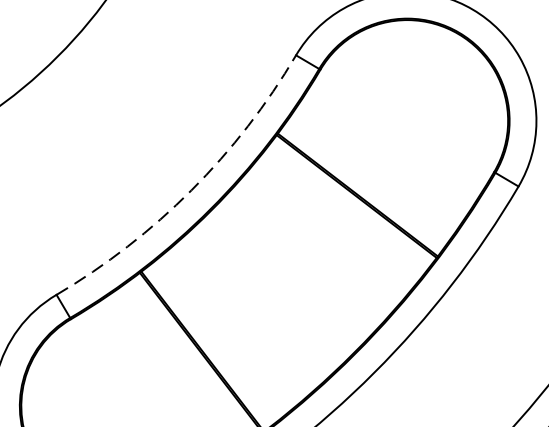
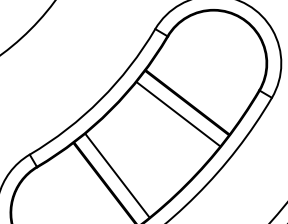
arc: (191, 189) -> (100, 99), dashed -> solid
line: (340, 218) -> (178, 114), added
line: (223, 334) -> (117, 175), added

